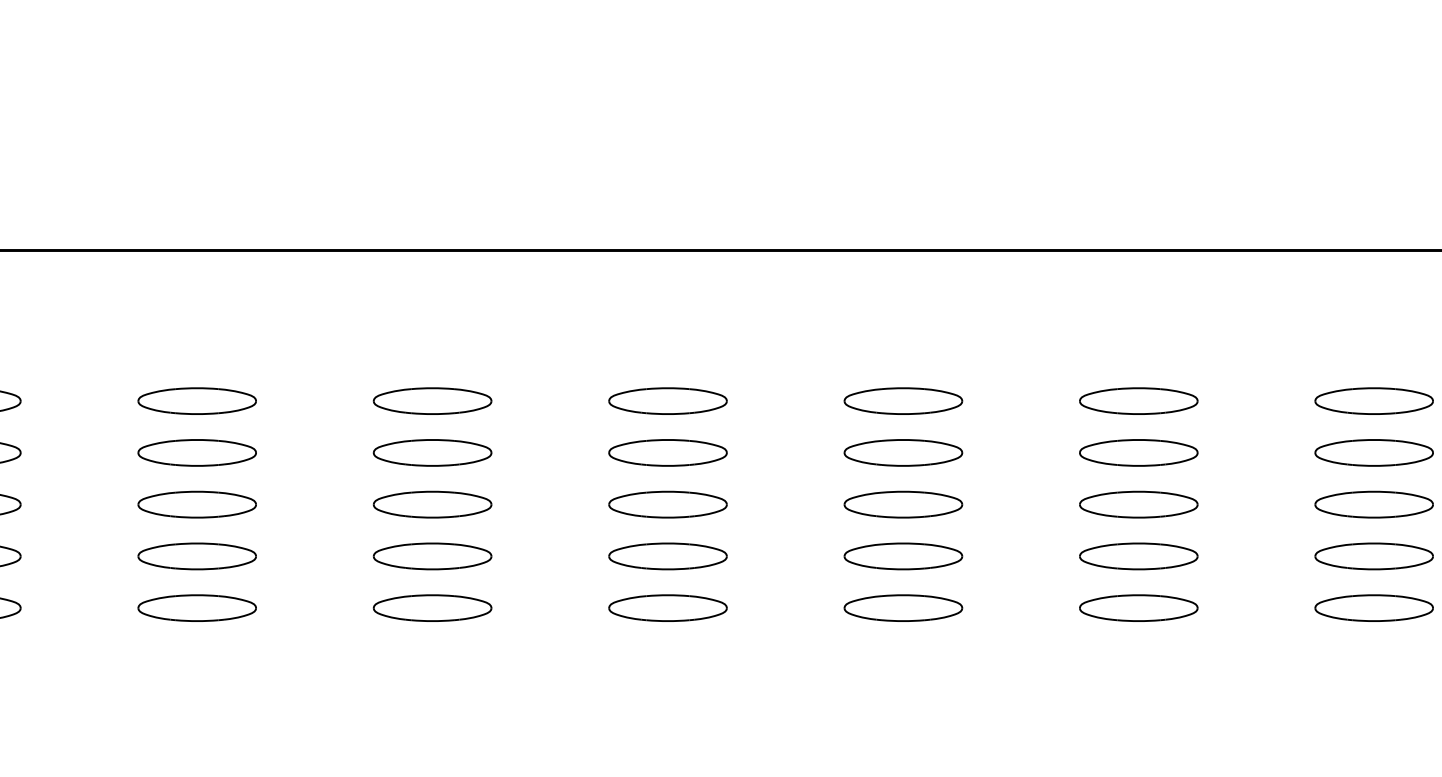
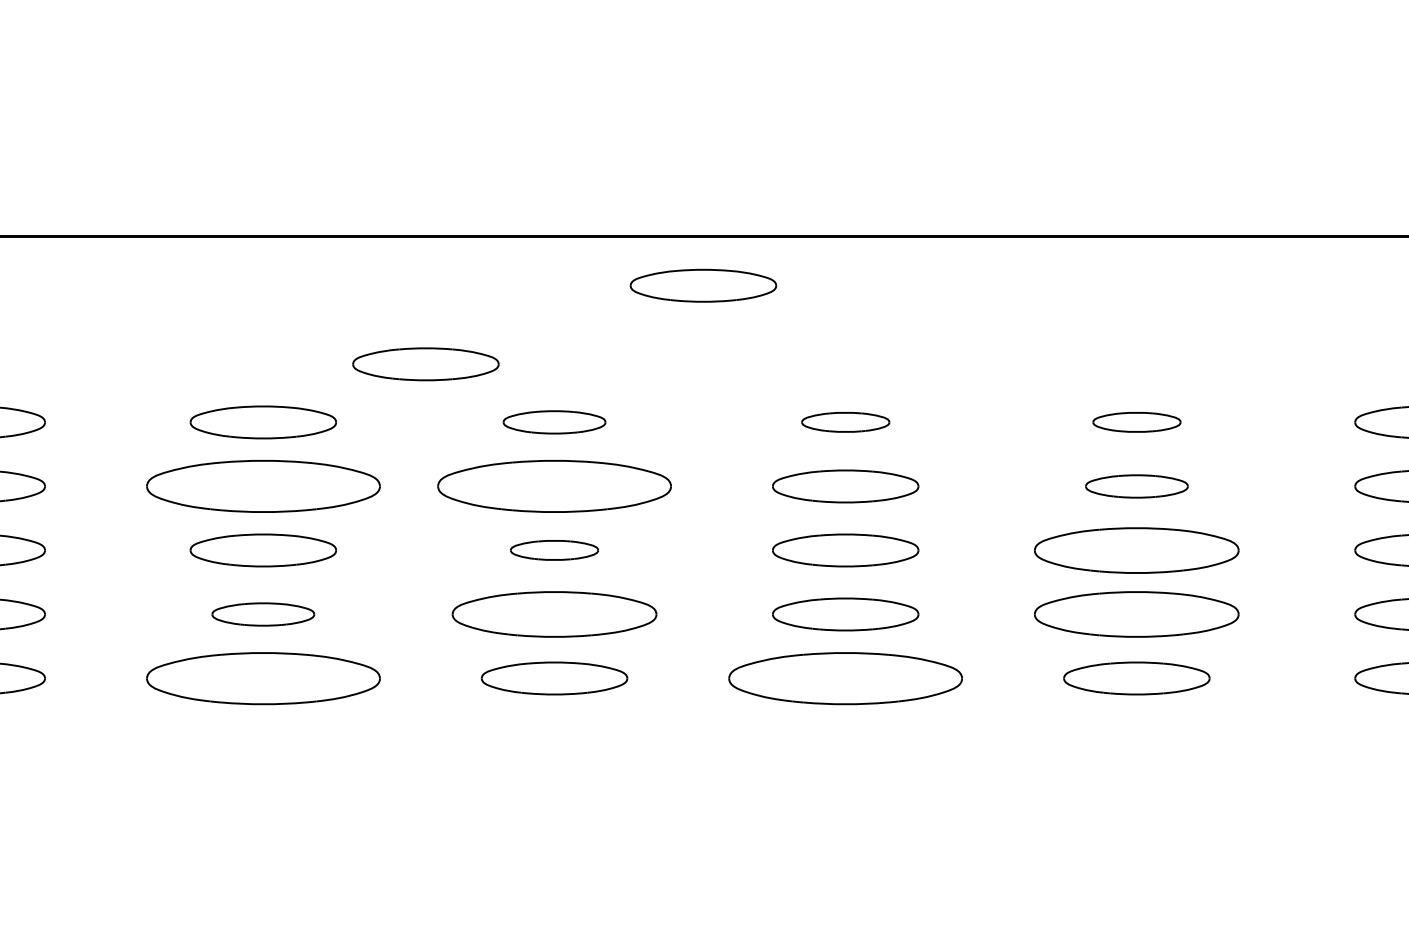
part: (788, 290) -> (703, 285), added
part: (563, 353) -> (425, 363), added
part: (667, 400) -> (553, 421), size x0.7
part: (903, 400) -> (845, 421), size x0.6
part: (1138, 400) -> (1136, 421), size x0.6
part: (432, 452) -> (263, 485), size x1.6
part: (667, 452) -> (553, 485), size x1.6
part: (1138, 452) -> (1136, 485), size x0.7
part: (667, 504) -> (553, 550), size x0.6
part: (1138, 504) -> (1136, 550), size x1.4
part: (432, 556) -> (263, 614), size x0.7
part: (667, 556) -> (553, 614), size x1.4
part: (1138, 556) -> (1136, 614), size x1.4
part: (432, 607) -> (263, 677), size x1.6
part: (903, 607) -> (845, 677), size x1.6

